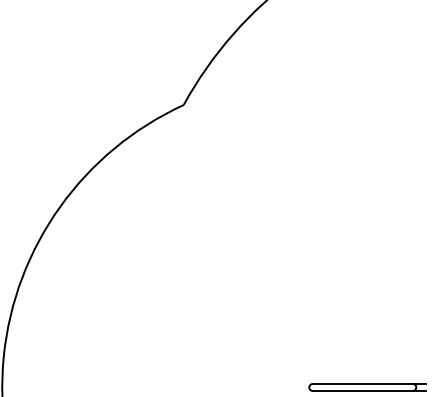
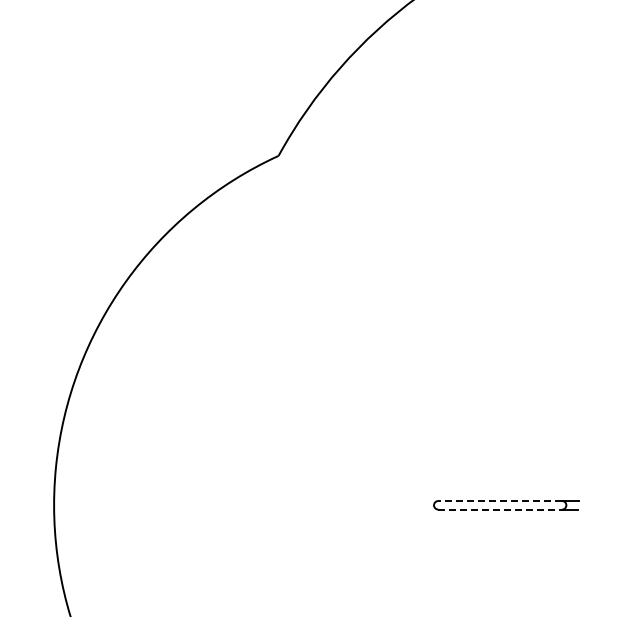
line: (362, 384) -> (499, 501), solid -> dashed
line: (363, 390) -> (500, 509), solid -> dashed

